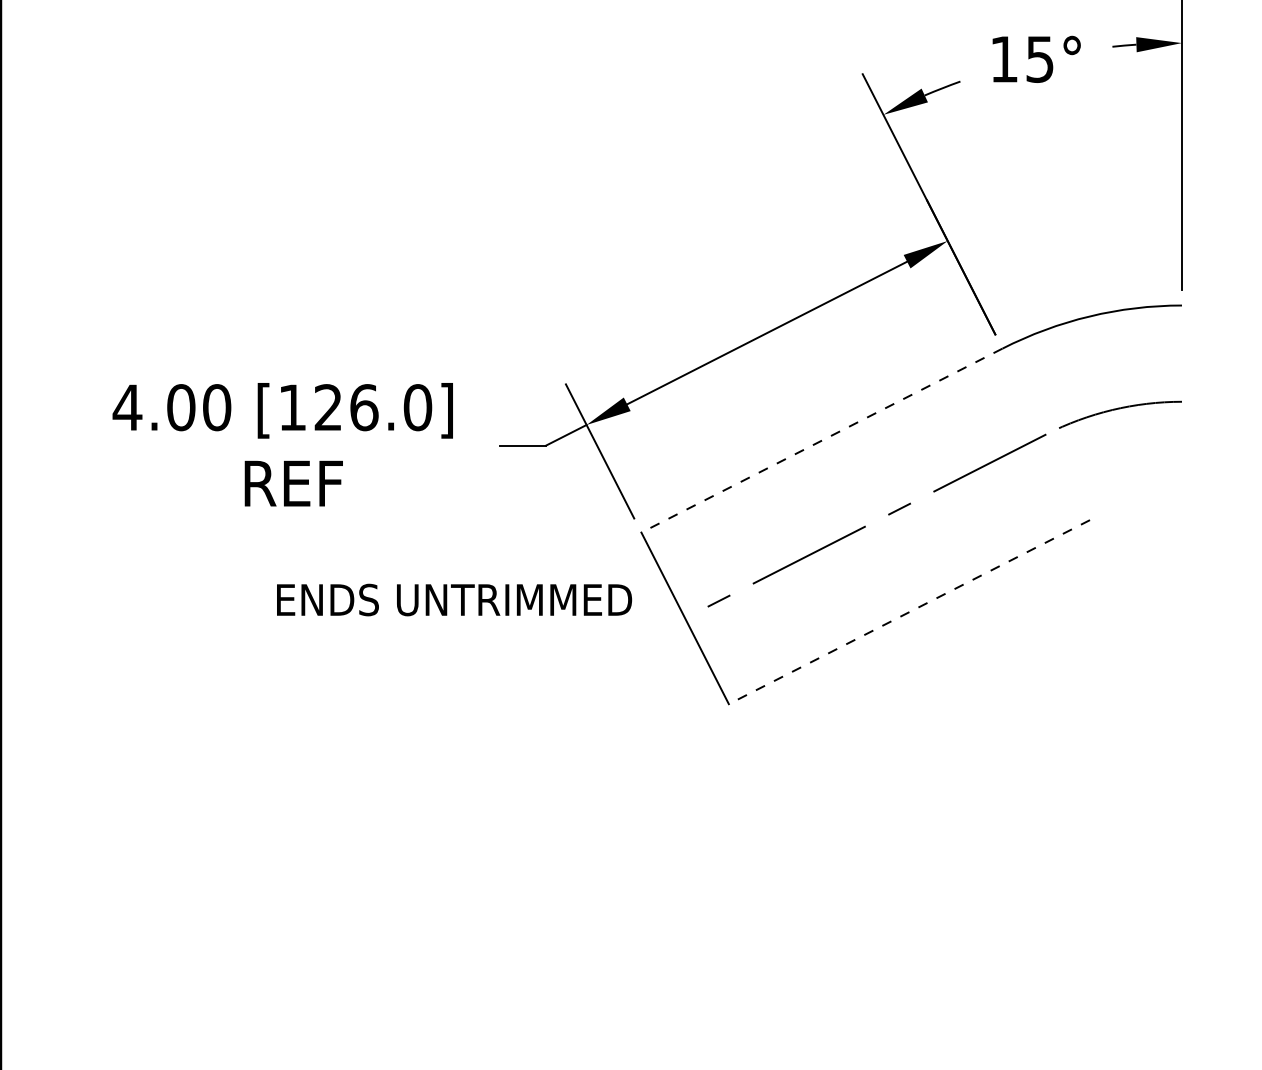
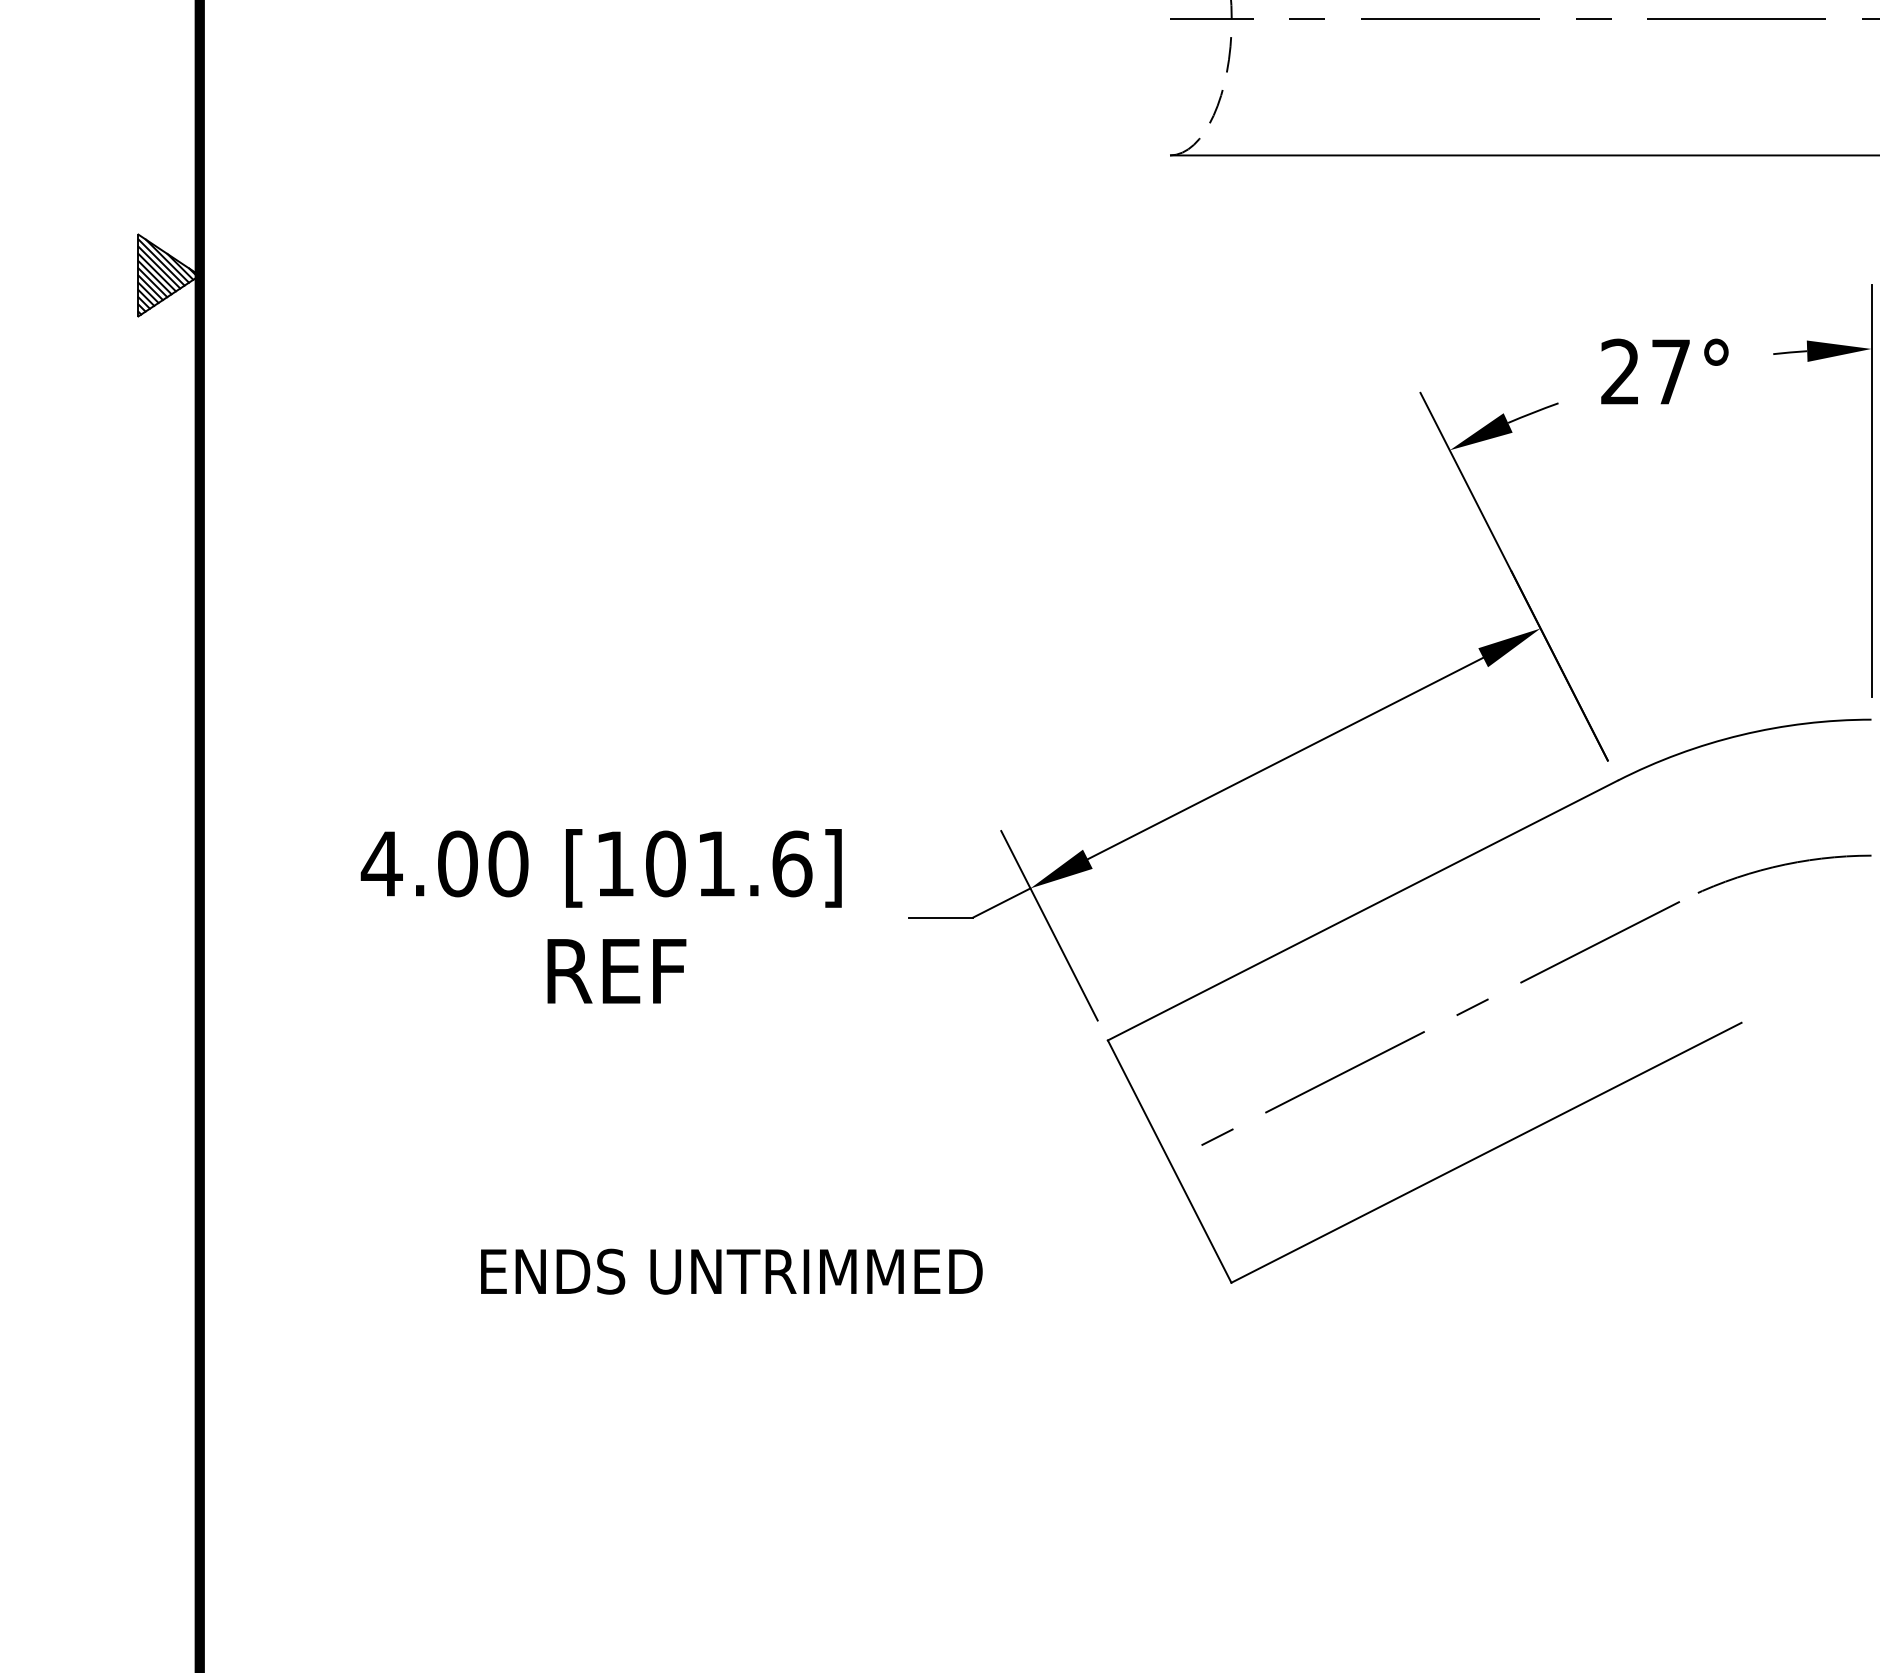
text: (1022, 59) -> (1645, 371), 15° -> 27°
text: (373, 407) -> (729, 863), [126.0] -> [101.6]
line: (821, 440) -> (1362, 910), dashed -> solid
text: (454, 599) -> (731, 1271), moved
line: (909, 612) -> (1486, 1153), dashed -> solid

